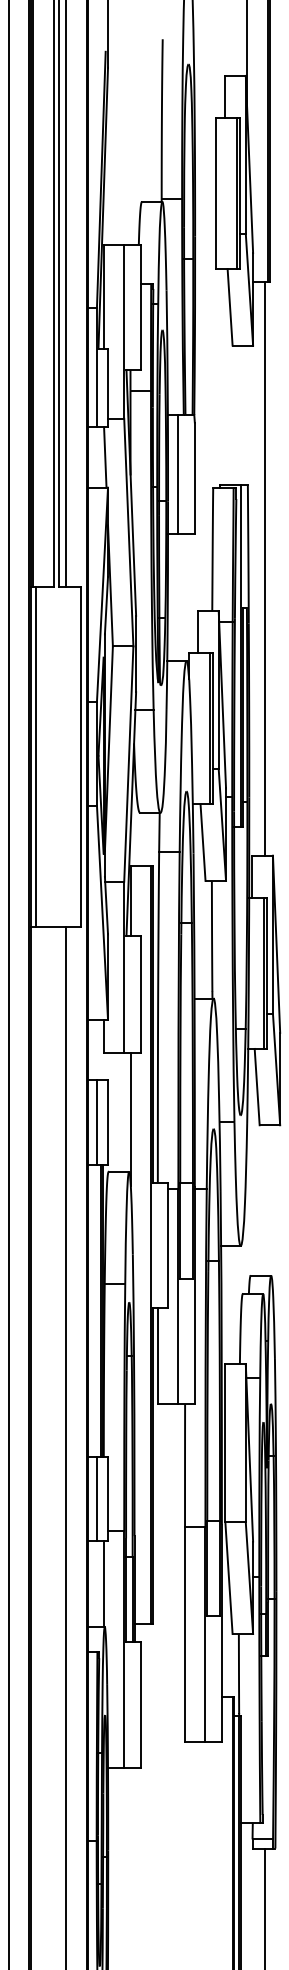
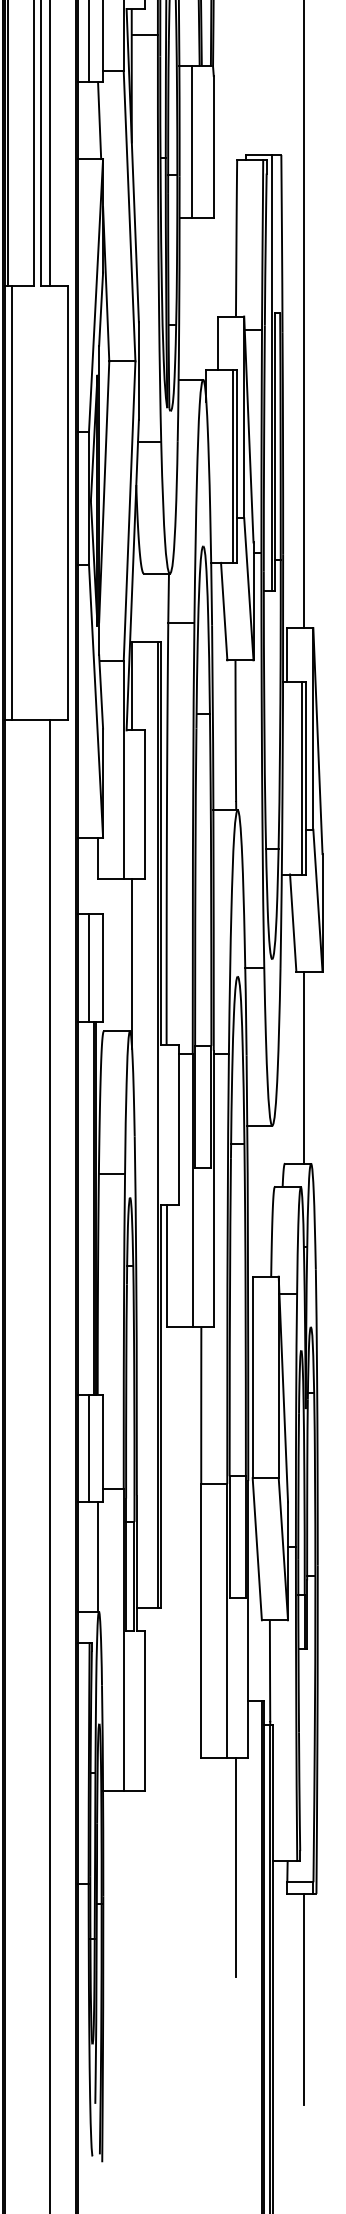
line: (265, 1200) -> (303, 1067), added
line: (212, 1827) -> (236, 1867), added

